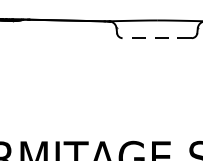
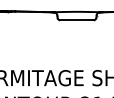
line: (156, 38) -> (76, 20), dashed -> solid

